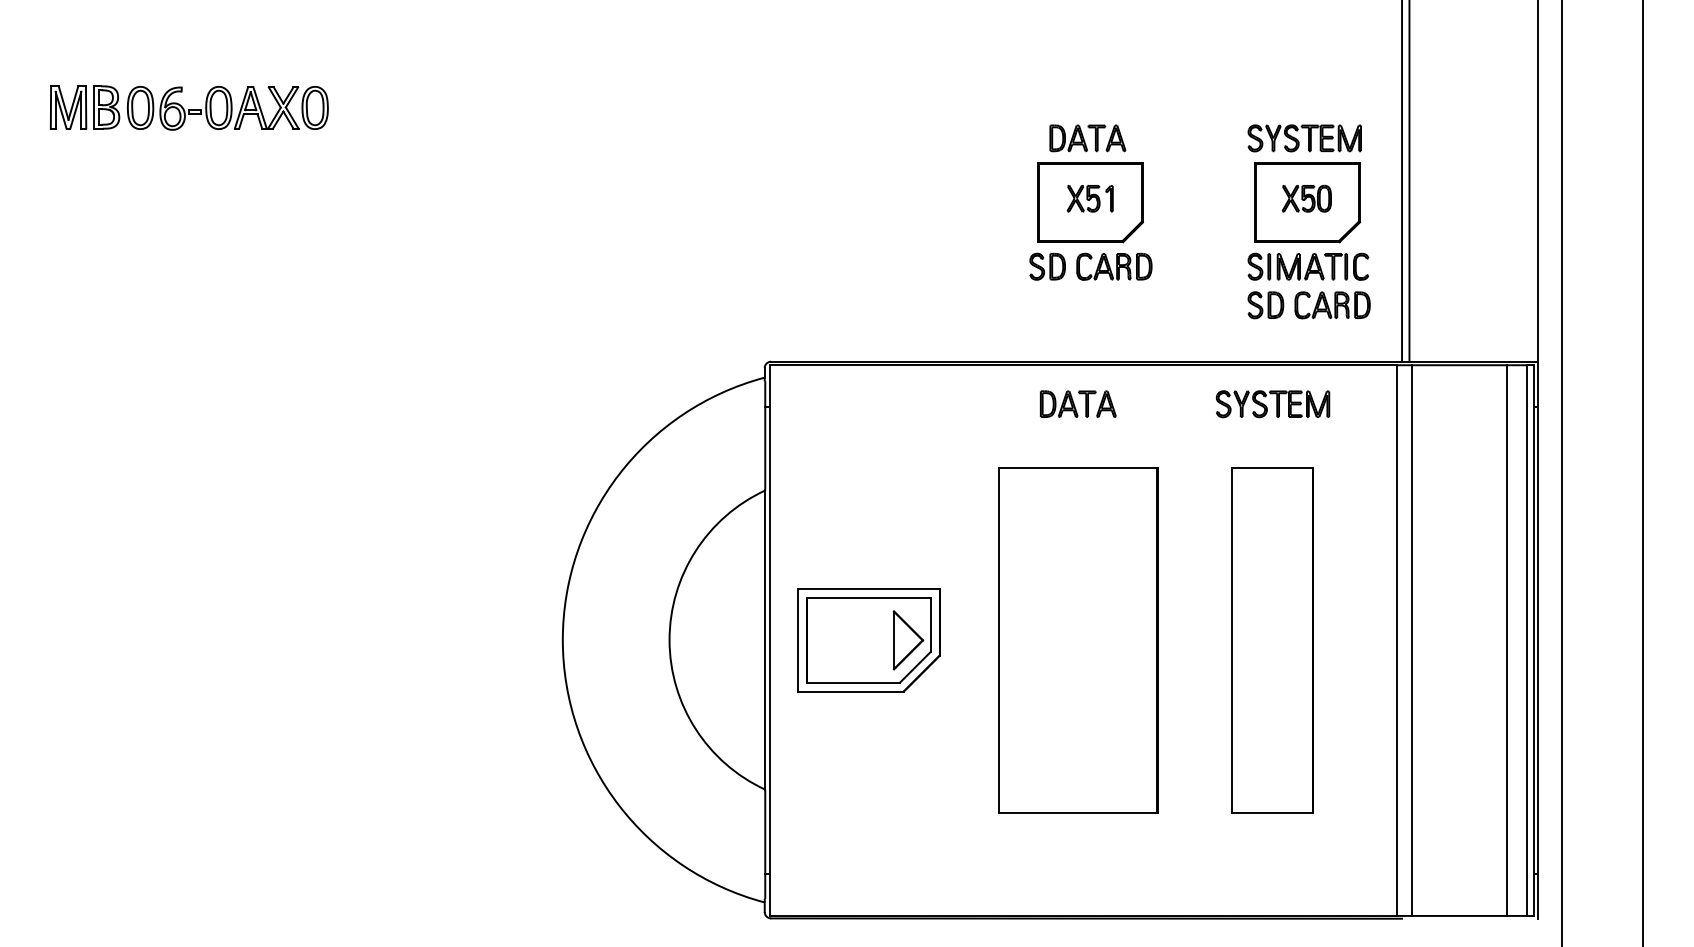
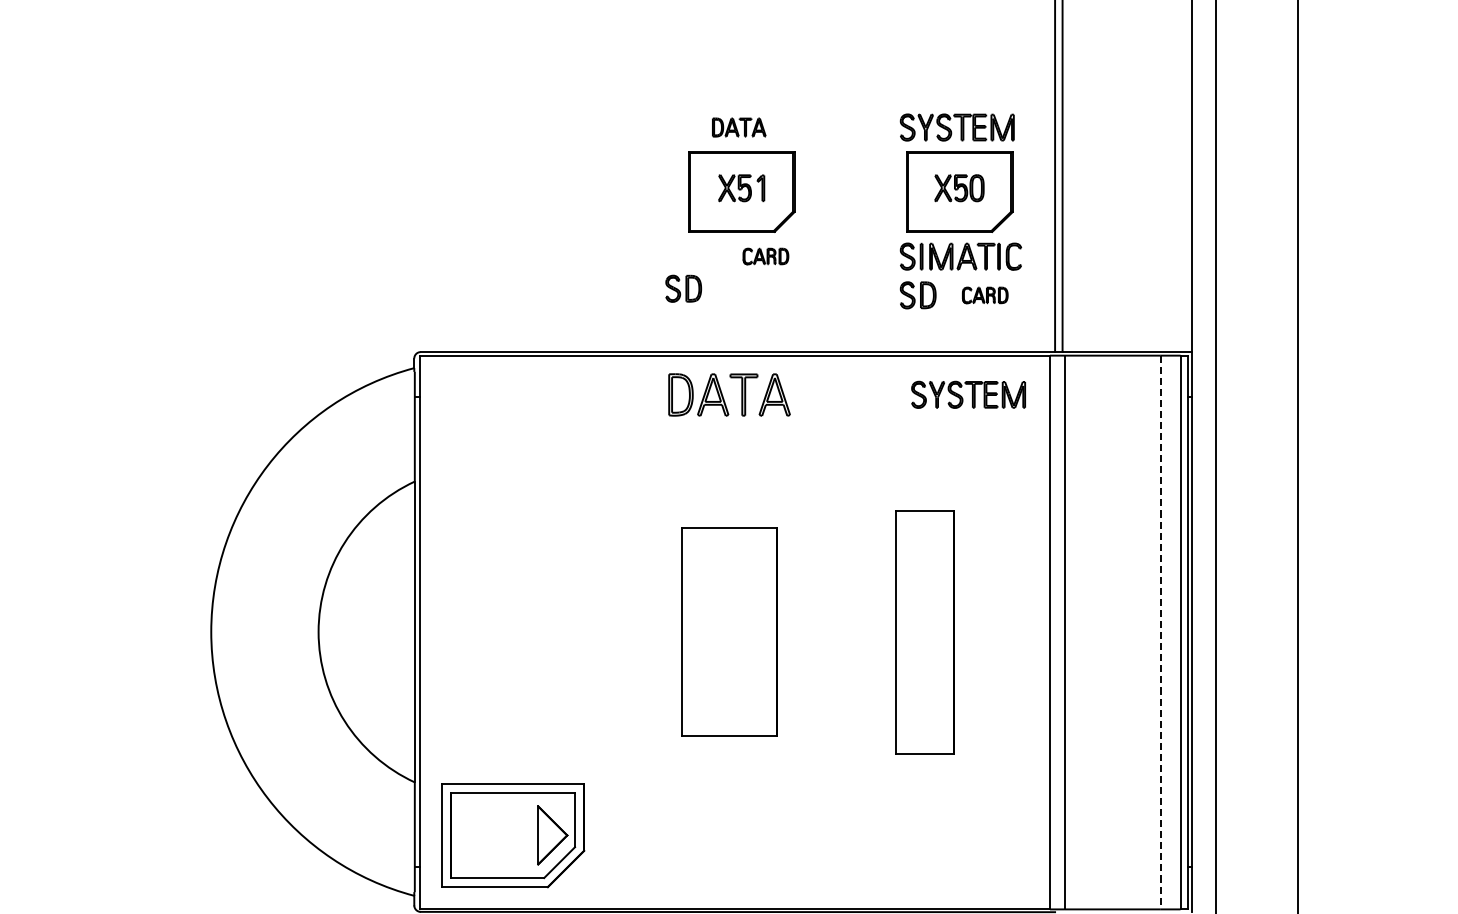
part: (1087, 138) -> (738, 127), size x0.7
part: (1047, 266) -> (683, 288), moved
part: (1114, 266) -> (765, 256), size x0.6
part: (1332, 305) -> (985, 295), size x0.6
part: (1078, 403) -> (729, 394), size x1.6
part: (1272, 404) -> (968, 395), moved
part: (868, 640) -> (512, 835), moved
part: (1078, 640) -> (729, 632), size x0.6
part: (1272, 640) -> (924, 632), size x0.7
line: (1507, 641) -> (1161, 633), solid -> dashed

